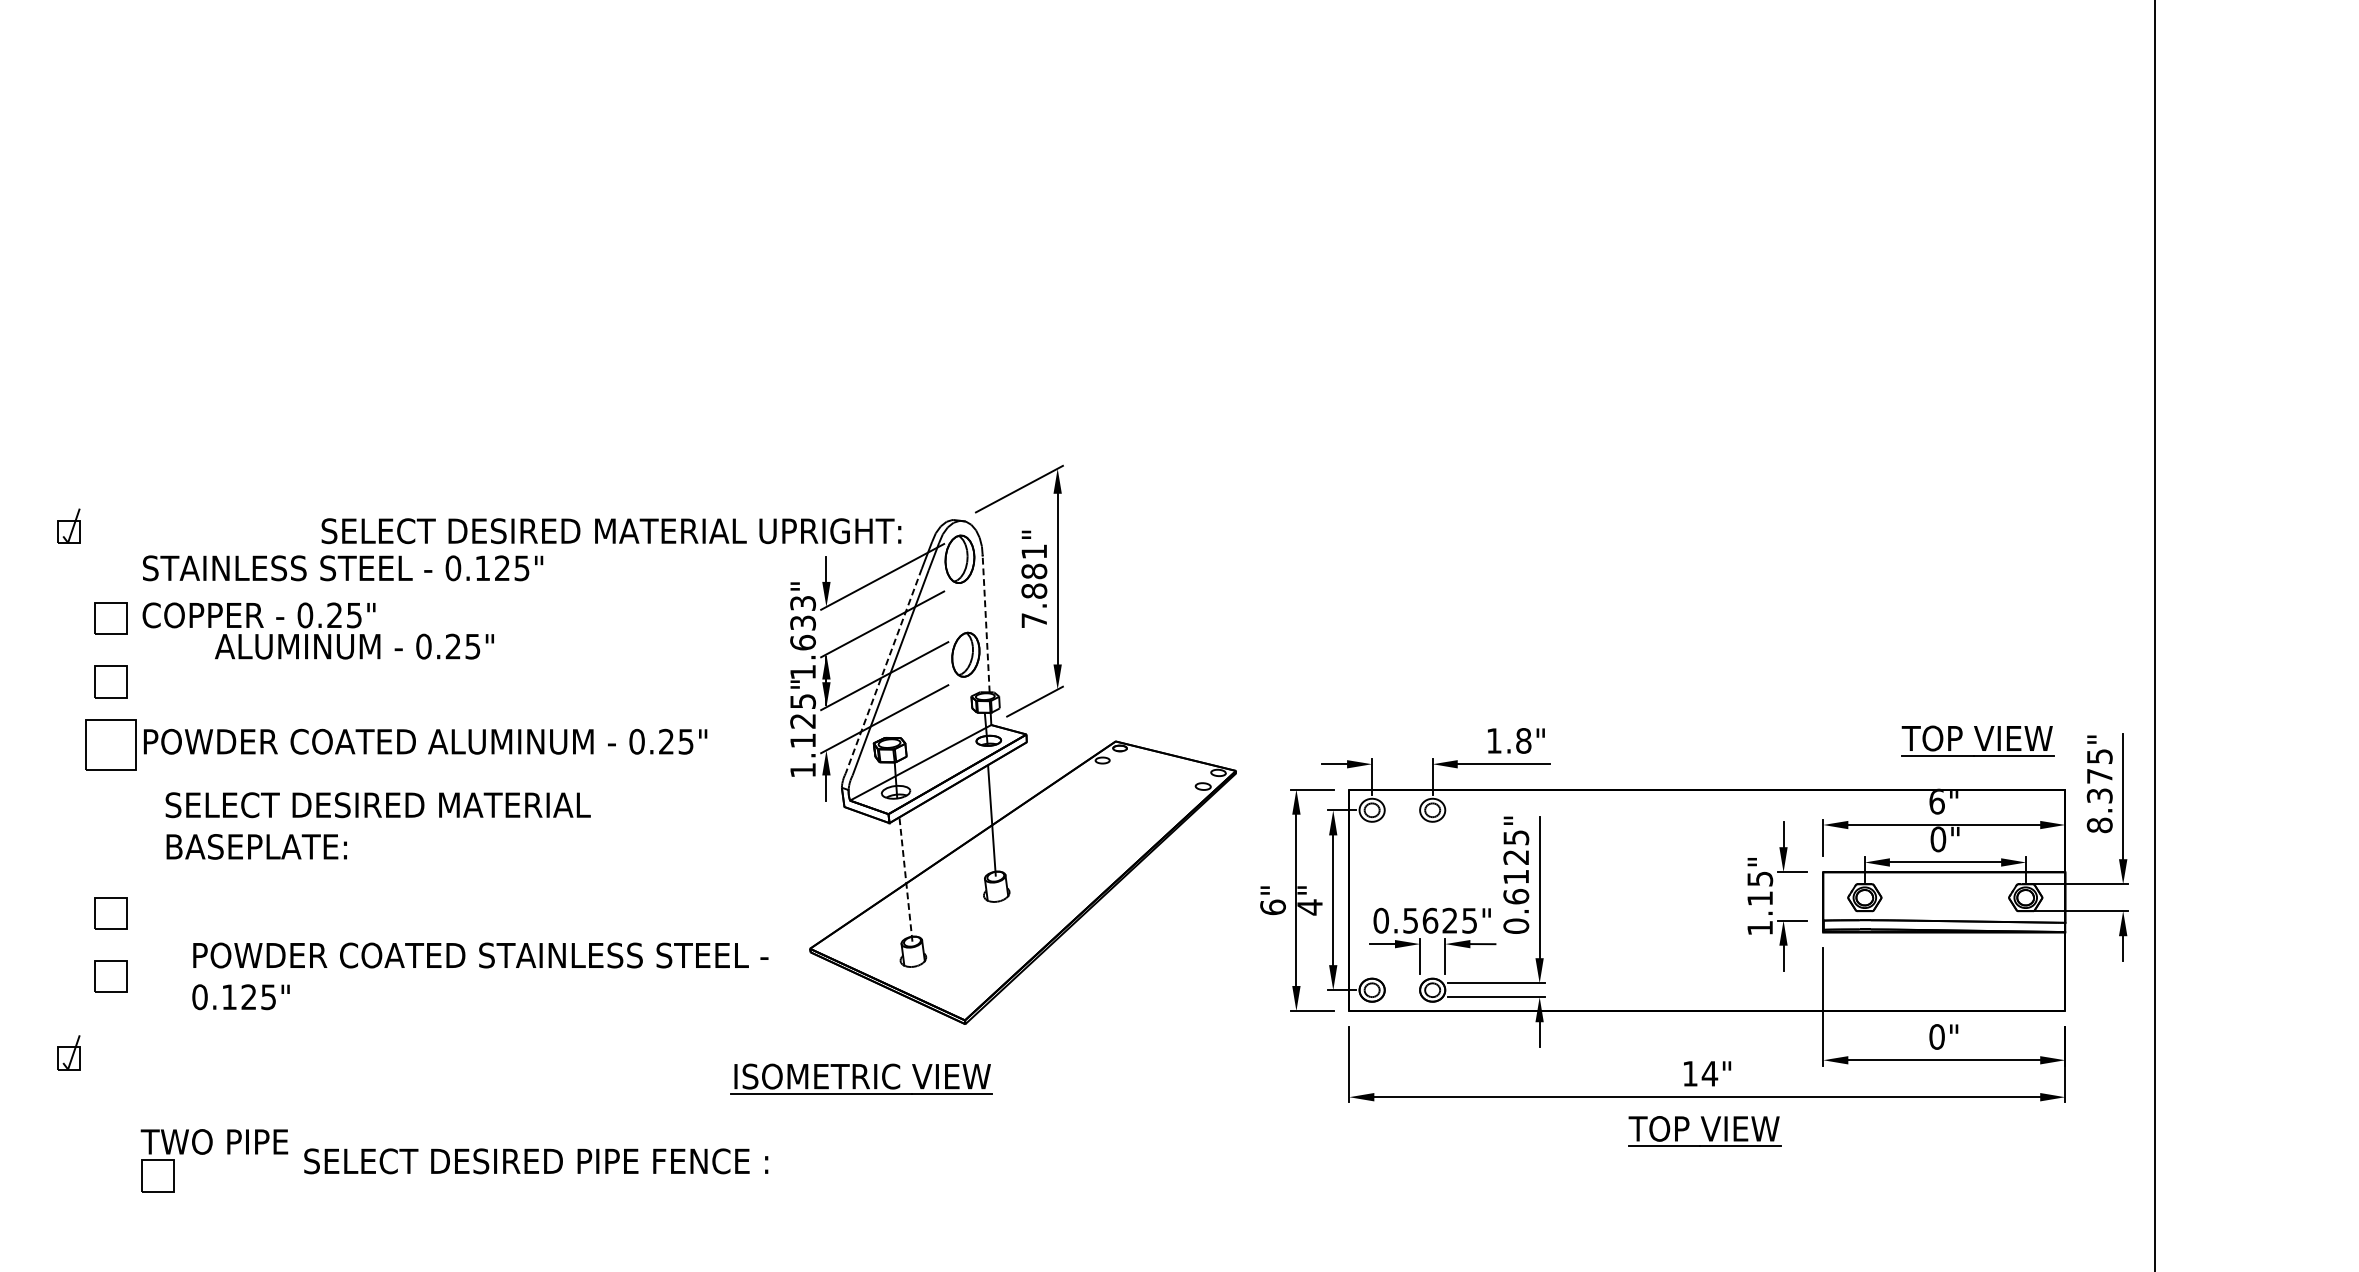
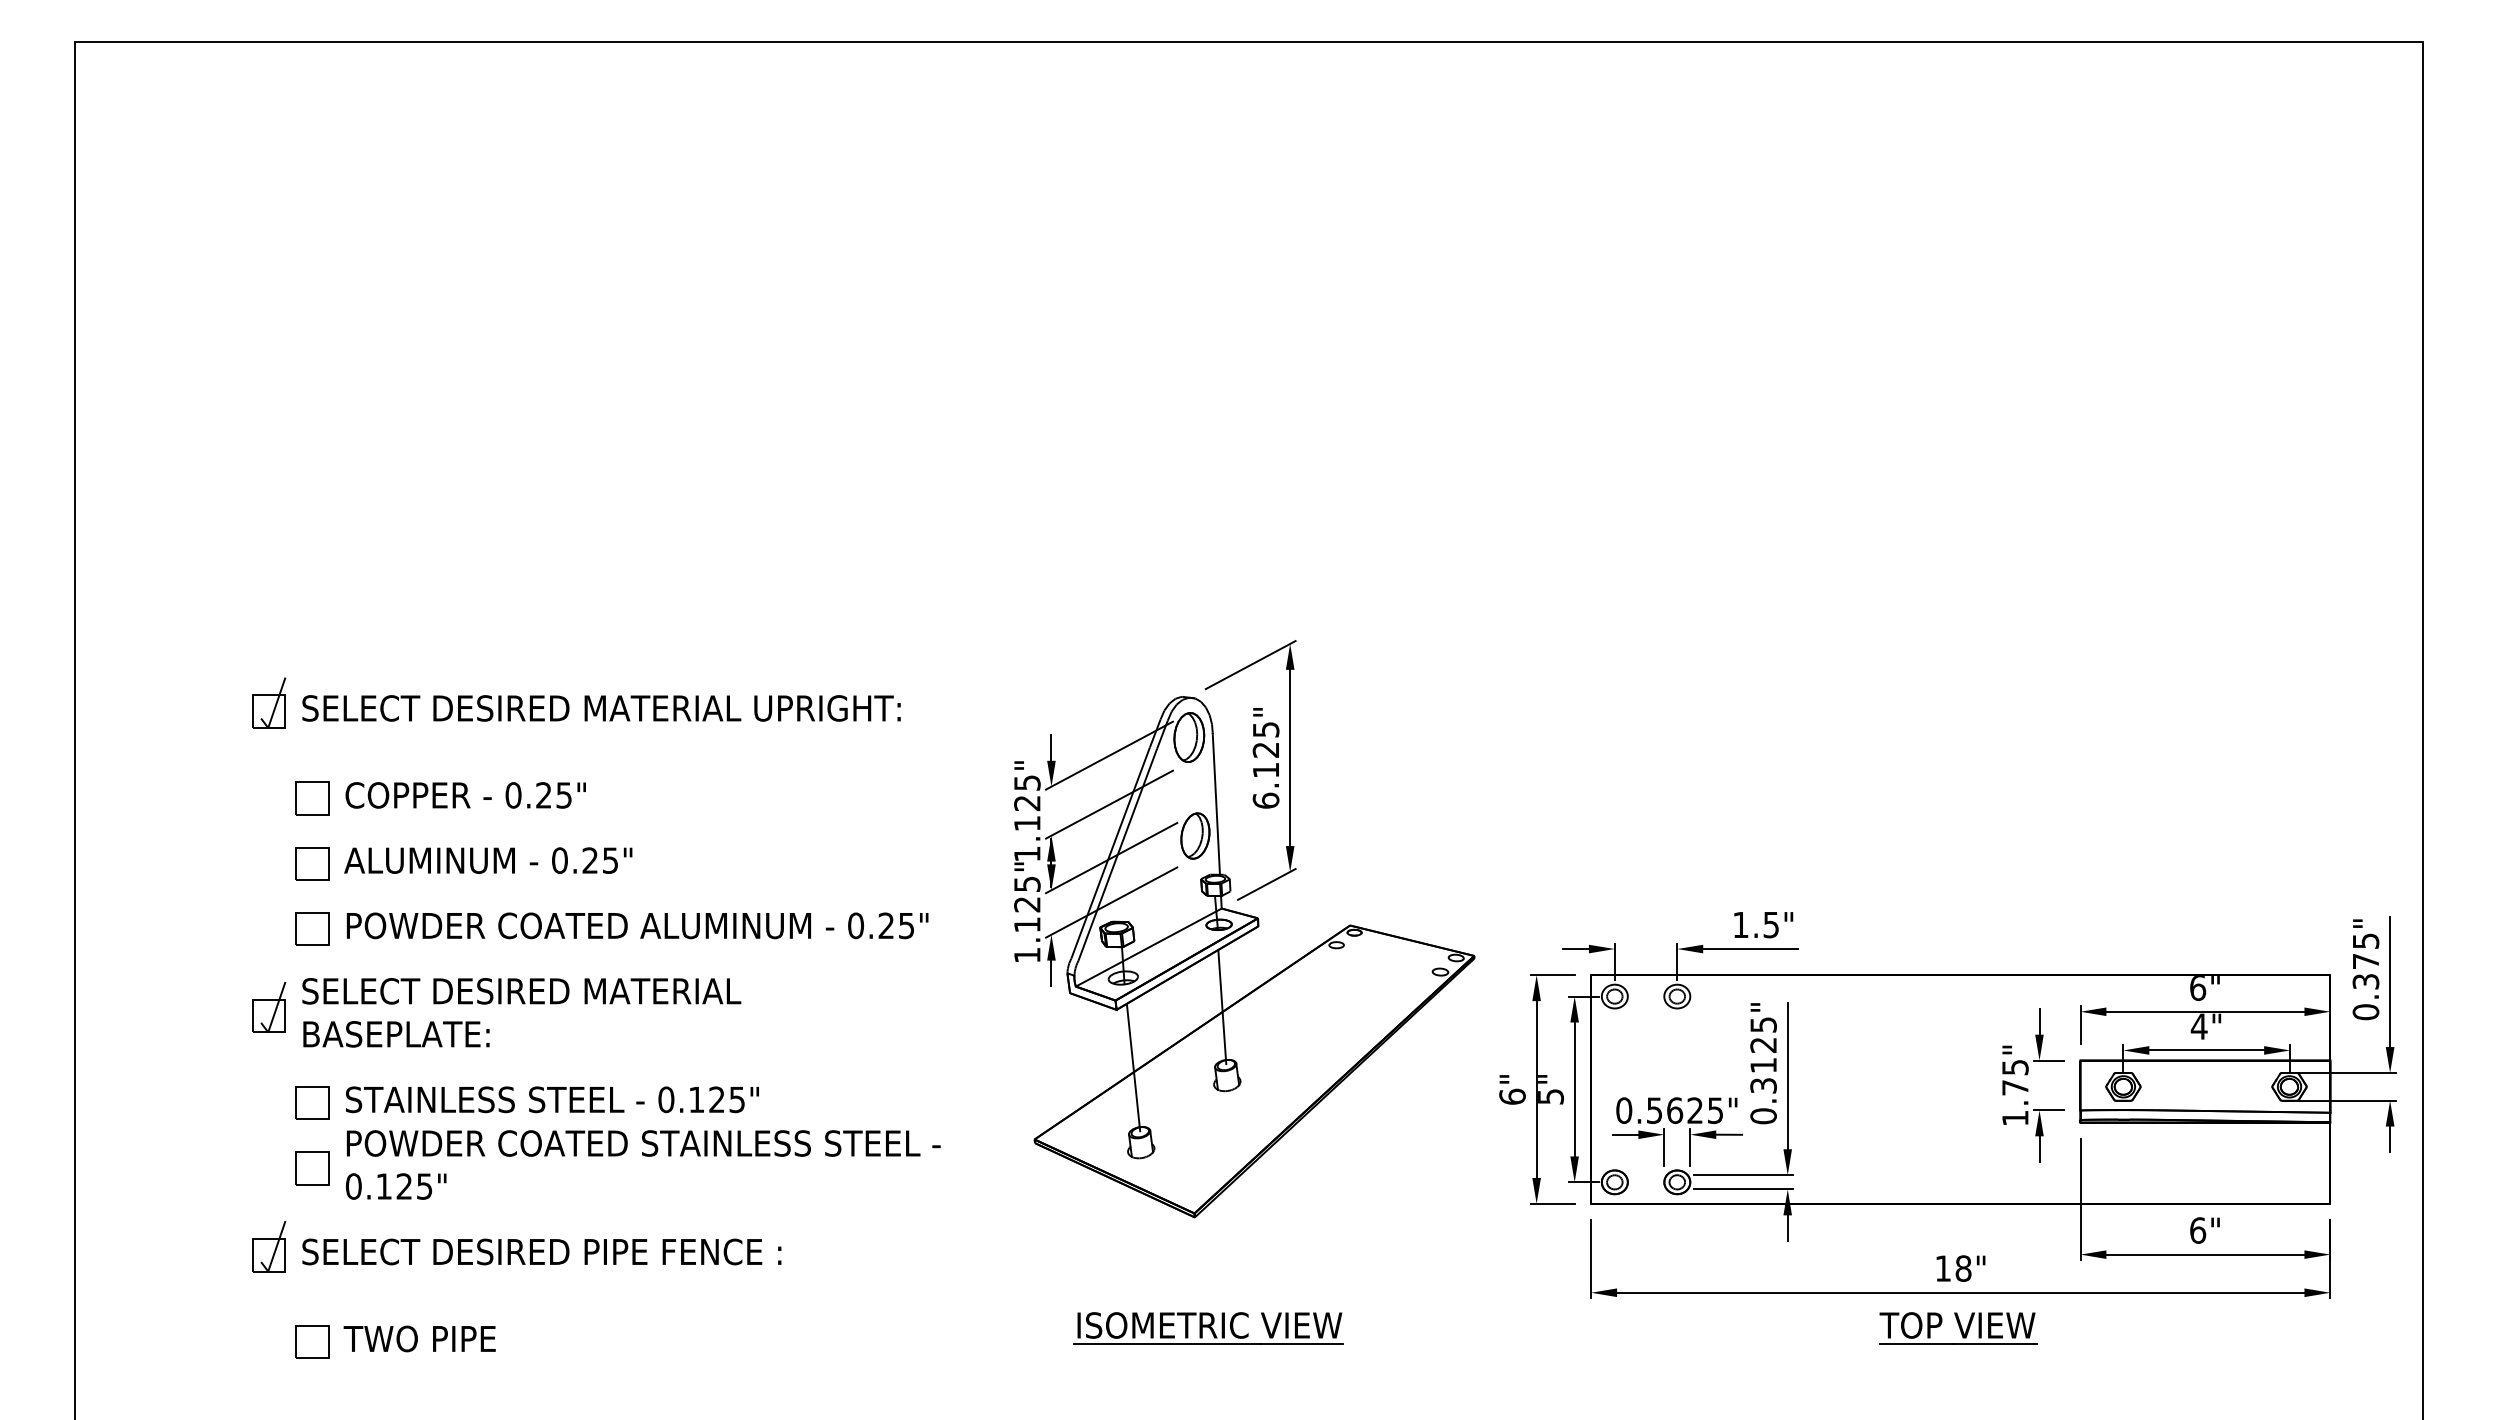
part: (68, 525) -> (269, 702), size x1.43
text: (611, 531) -> (601, 708), moved
text: (343, 568) -> (552, 1099), moved
text: (1033, 586) -> (1265, 765), 7.881" -> 6.125"
text: (803, 623) -> (1027, 803), 1.633" -> 1.125"
line: (986, 624) -> (1216, 804), dashed -> solid
text: (354, 646) -> (488, 860), moved
line: (883, 670) -> (1110, 852), dashed -> solid
text: (1523, 740) -> (1771, 924), 1.8" -> 1.5"
part: (1978, 741) -> (2240, 925), removed
part: (110, 744) -> (312, 928), size x0.62
part: (68, 819) -> (269, 1006), added
text: (377, 825) -> (521, 1012), moved
text: (2099, 825) -> (2365, 1012), 8.375" -> 0.375"
text: (1937, 839) -> (2198, 1026), 0" -> 4"
line: (905, 879) -> (1133, 1068), dashed -> solid
text: (1516, 896) -> (1763, 1085), 0.6125" -> 0.3125"
text: (1760, 898) -> (2015, 1087), 1.15" -> 1.75"
text: (1310, 907) -> (1551, 1096), 4" -> 5"
text: (479, 975) -> (642, 1164), moved
text: (1937, 1036) -> (2198, 1230), 0" -> 6"
part: (68, 1052) -> (269, 1246), size x1.43
text: (1709, 1073) -> (1963, 1268), 14" -> 18"
part: (861, 1079) -> (1208, 1328), moved
text: (535, 1160) -> (541, 1251), moved
part: (158, 1175) -> (312, 1341), moved

